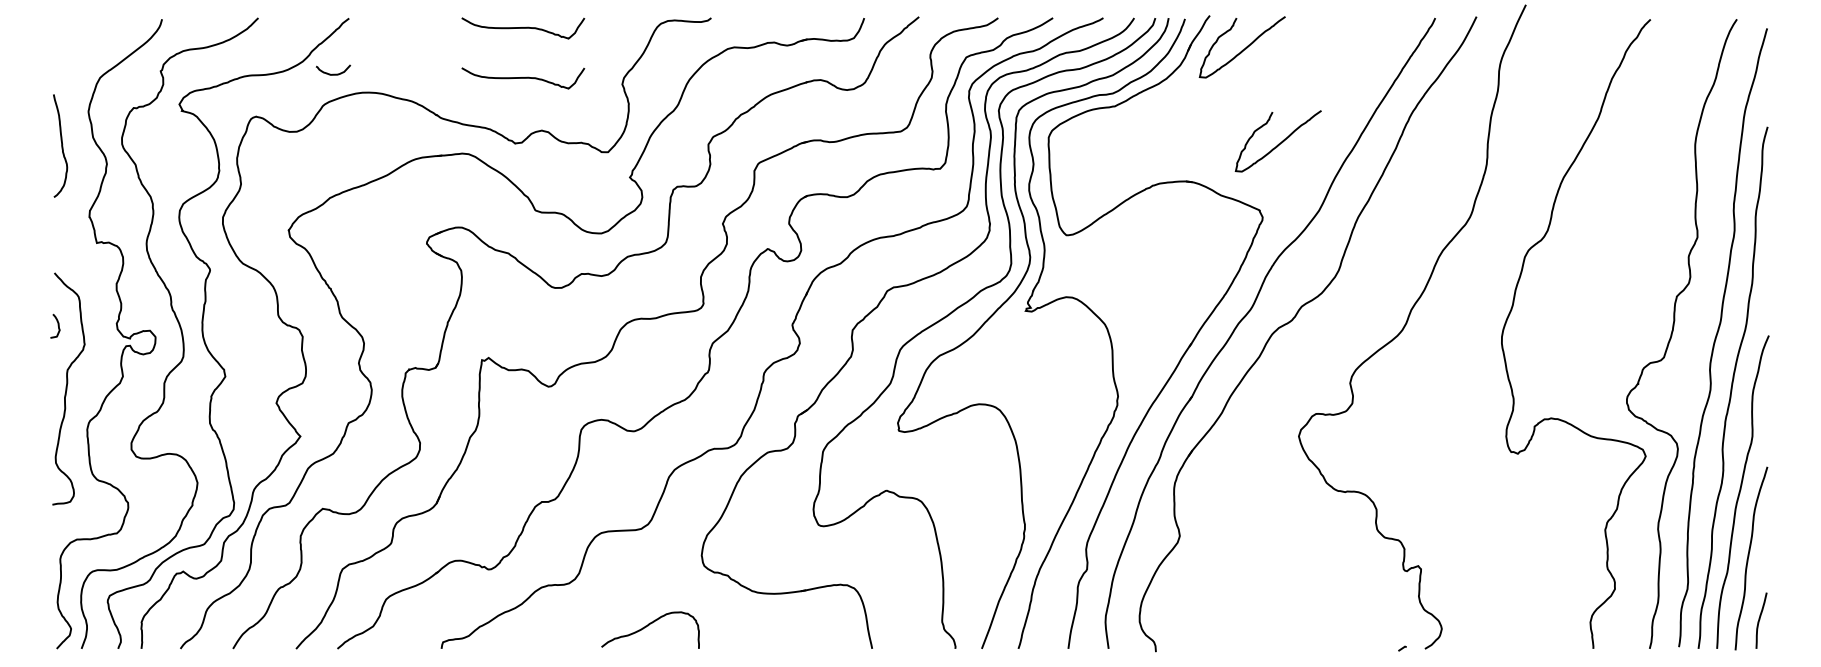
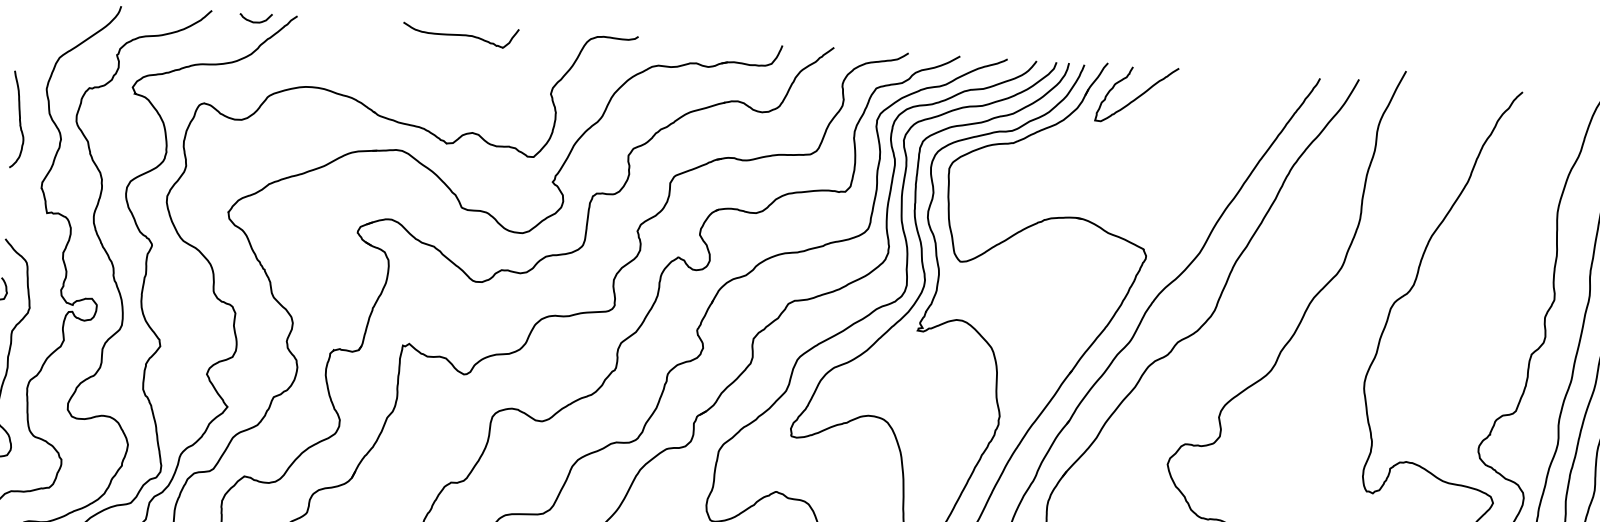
curve: (333, 73) -> (255, 21), moved
curve: (523, 78) -> (458, 82), removed
curve: (1278, 143) -> (1165, 187), removed

